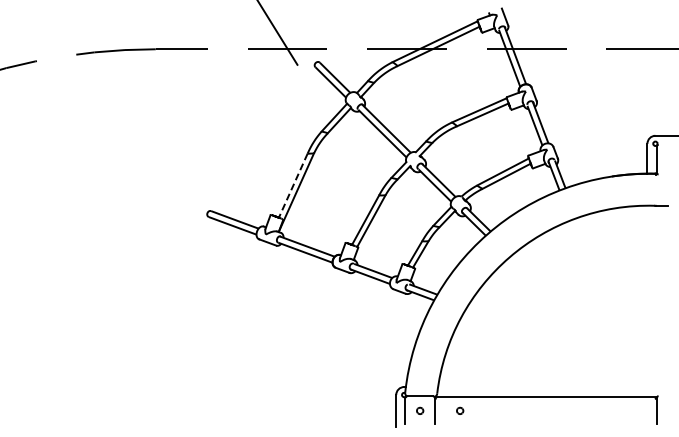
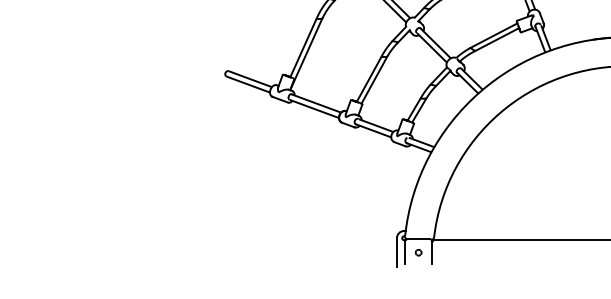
line: (293, 186) -> (303, 48), dashed -> solid
part: (460, 410) -> (455, 252), removed

